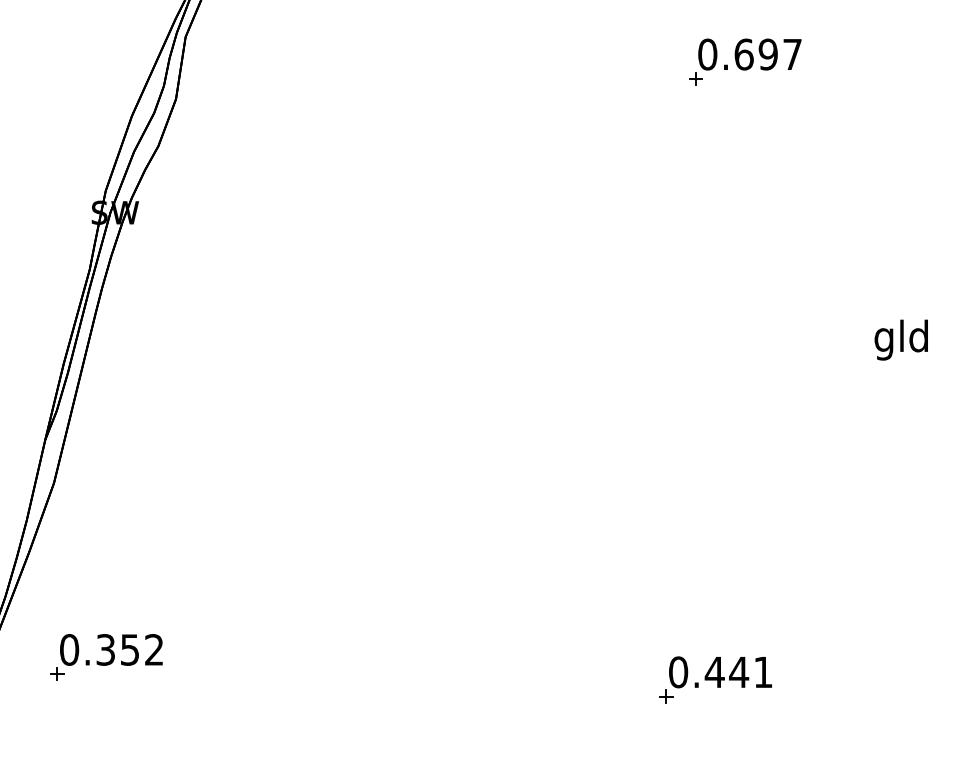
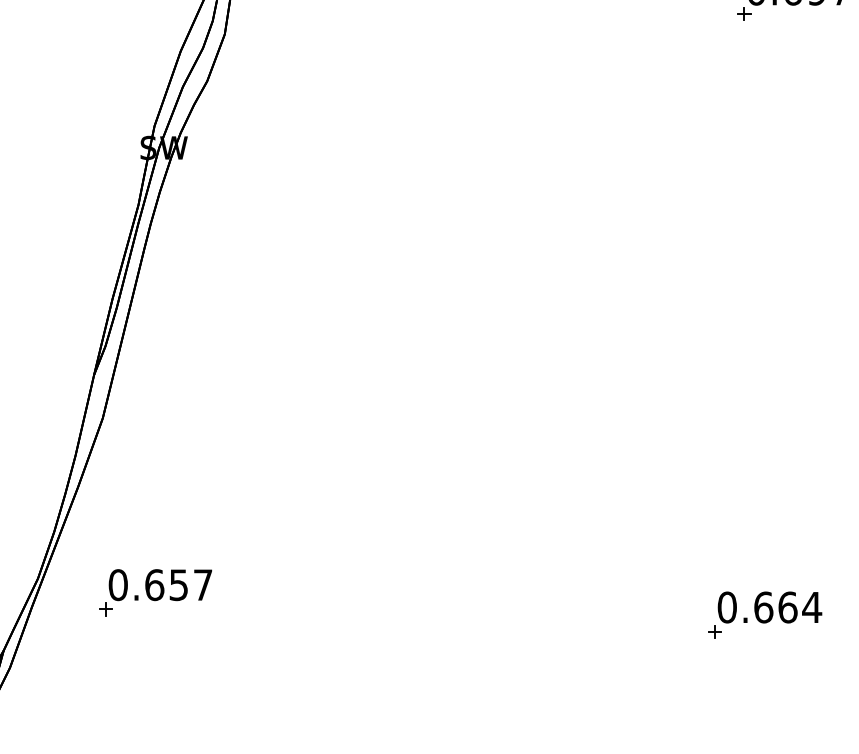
text: (129, 649) -> (178, 584), 0.352 -> 0.657
text: (738, 672) -> (787, 607), 0.441 -> 0.664

